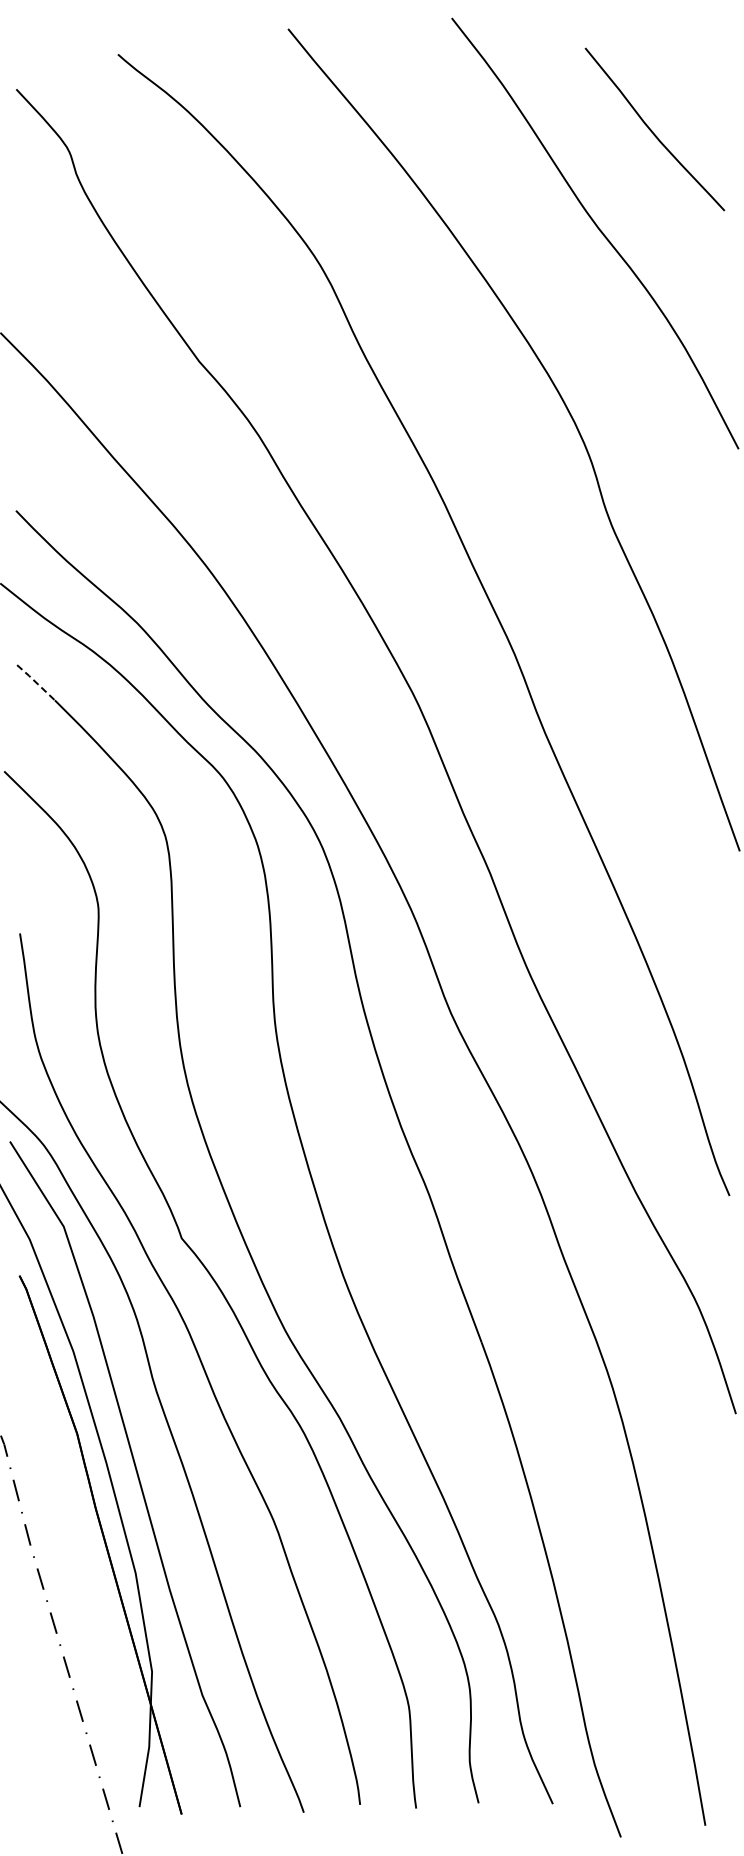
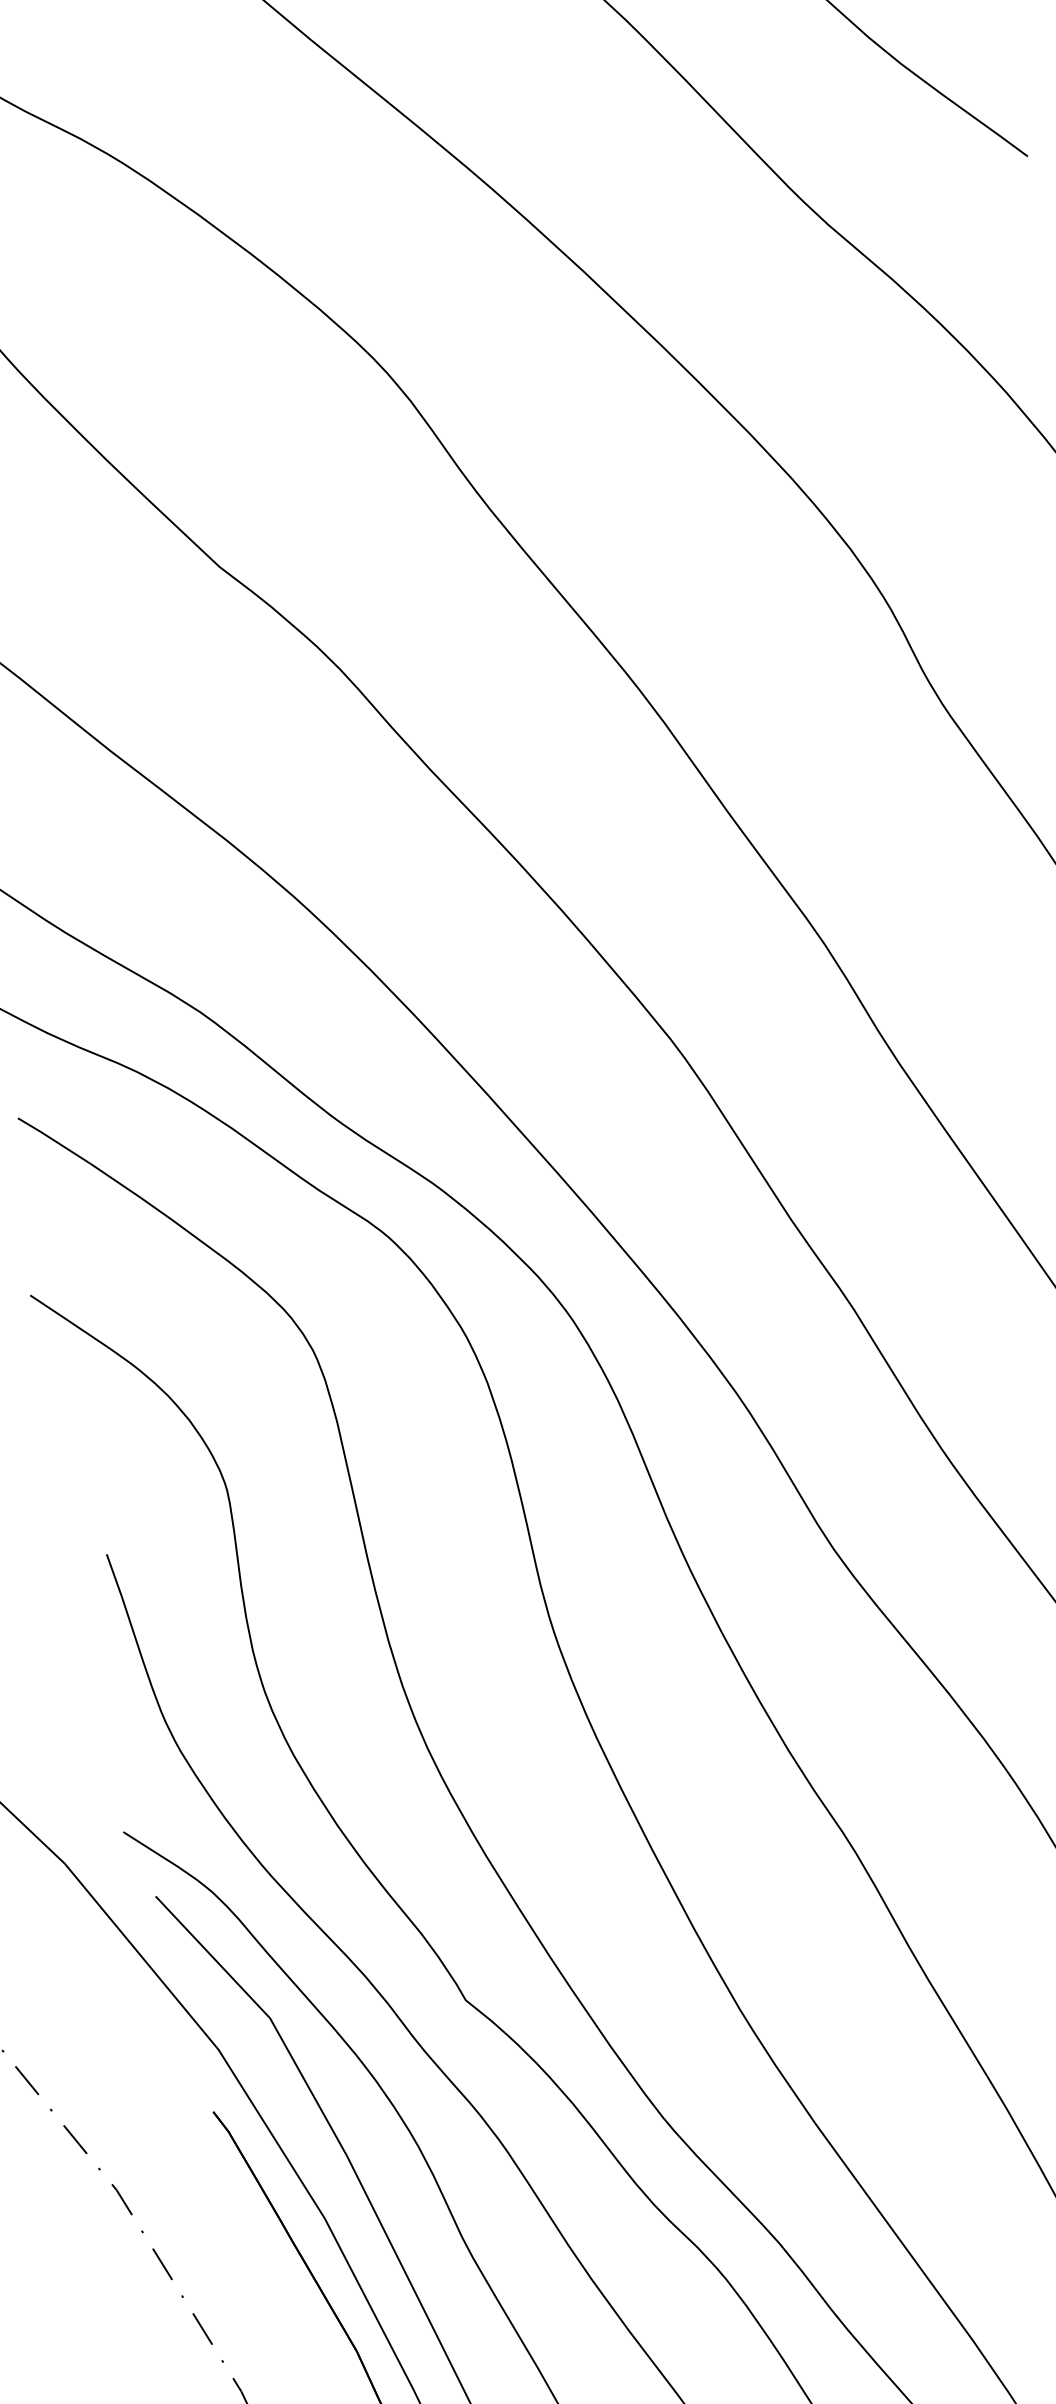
line: (35, 682) -> (53, 1140), dashed -> solid

